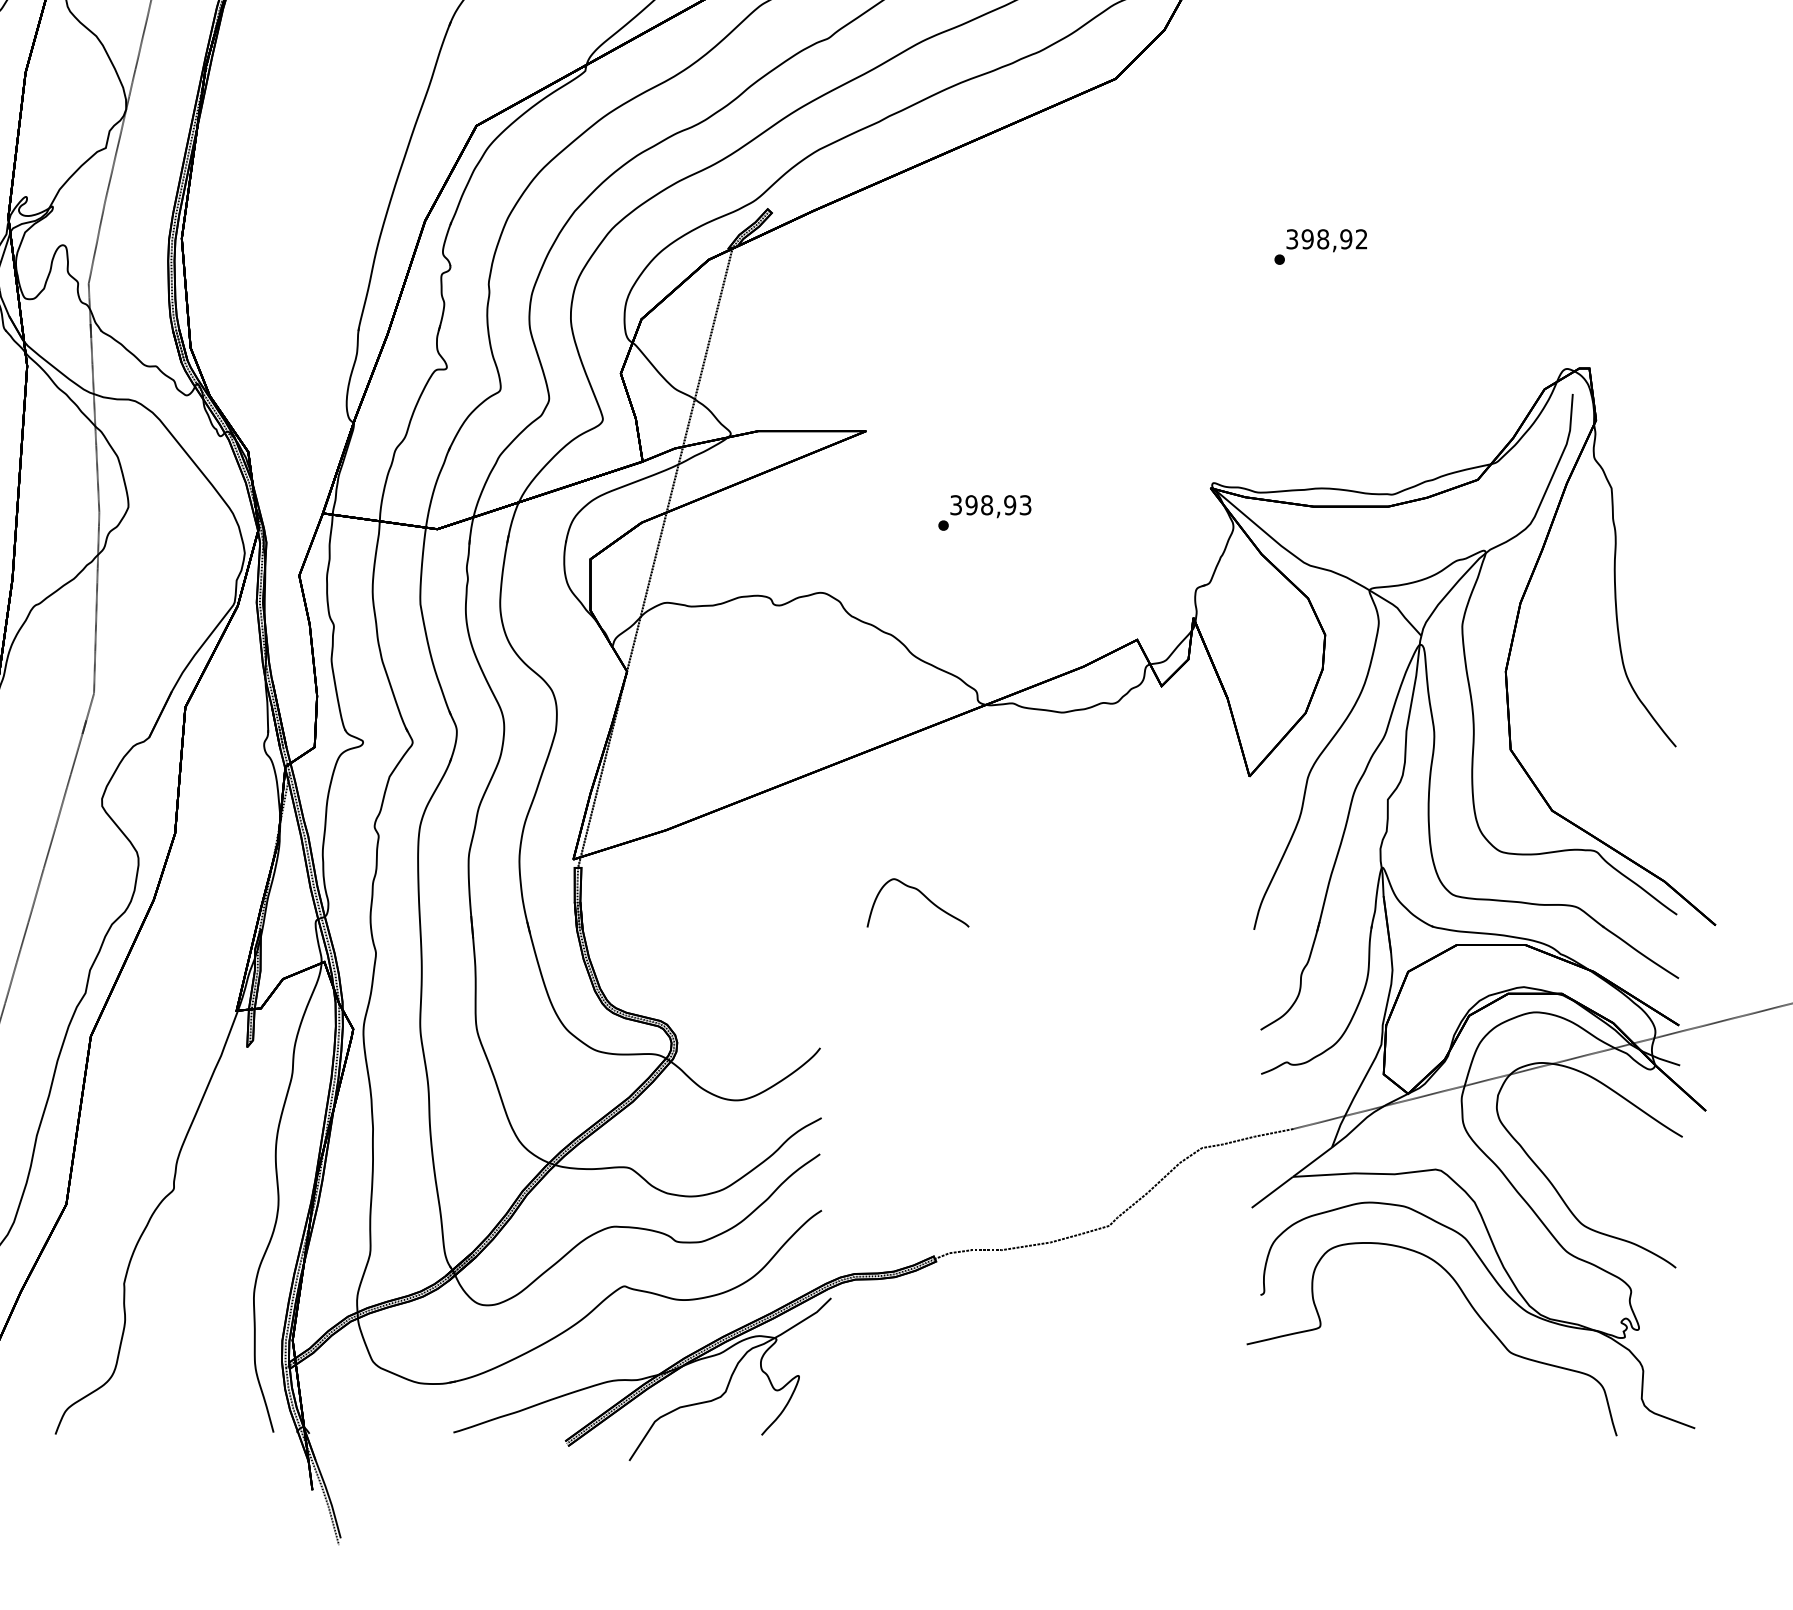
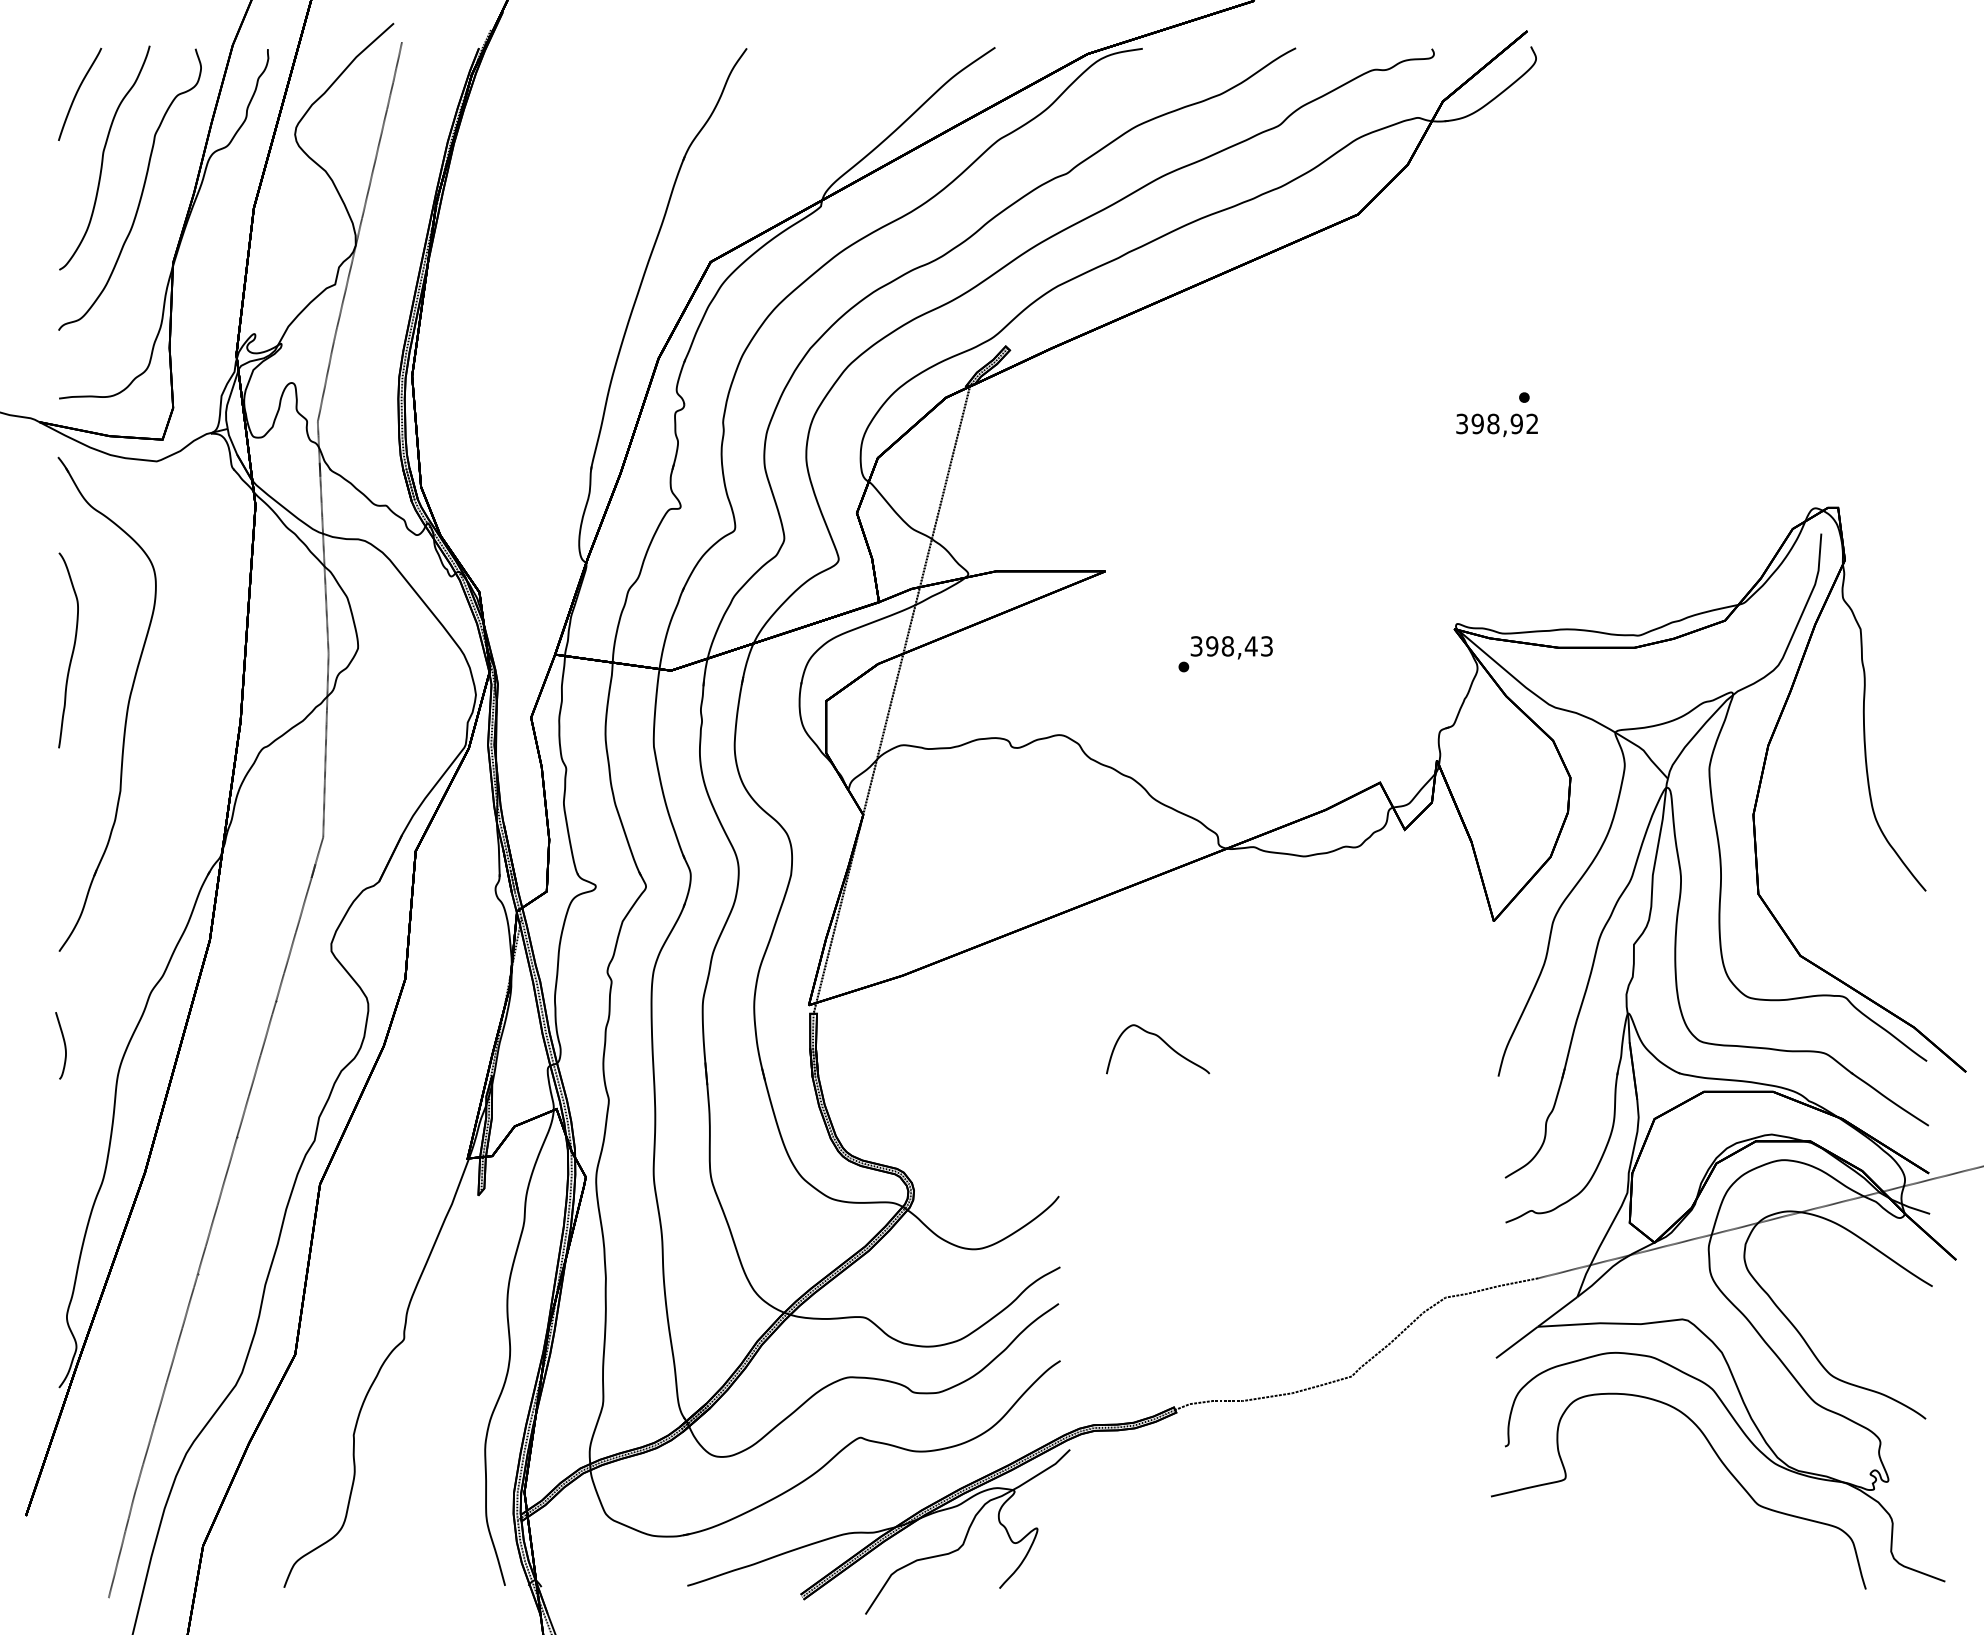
text: (1326, 239) -> (1496, 424), moved
text: (1009, 505) -> (1250, 646), 398,93 -> 398,43

